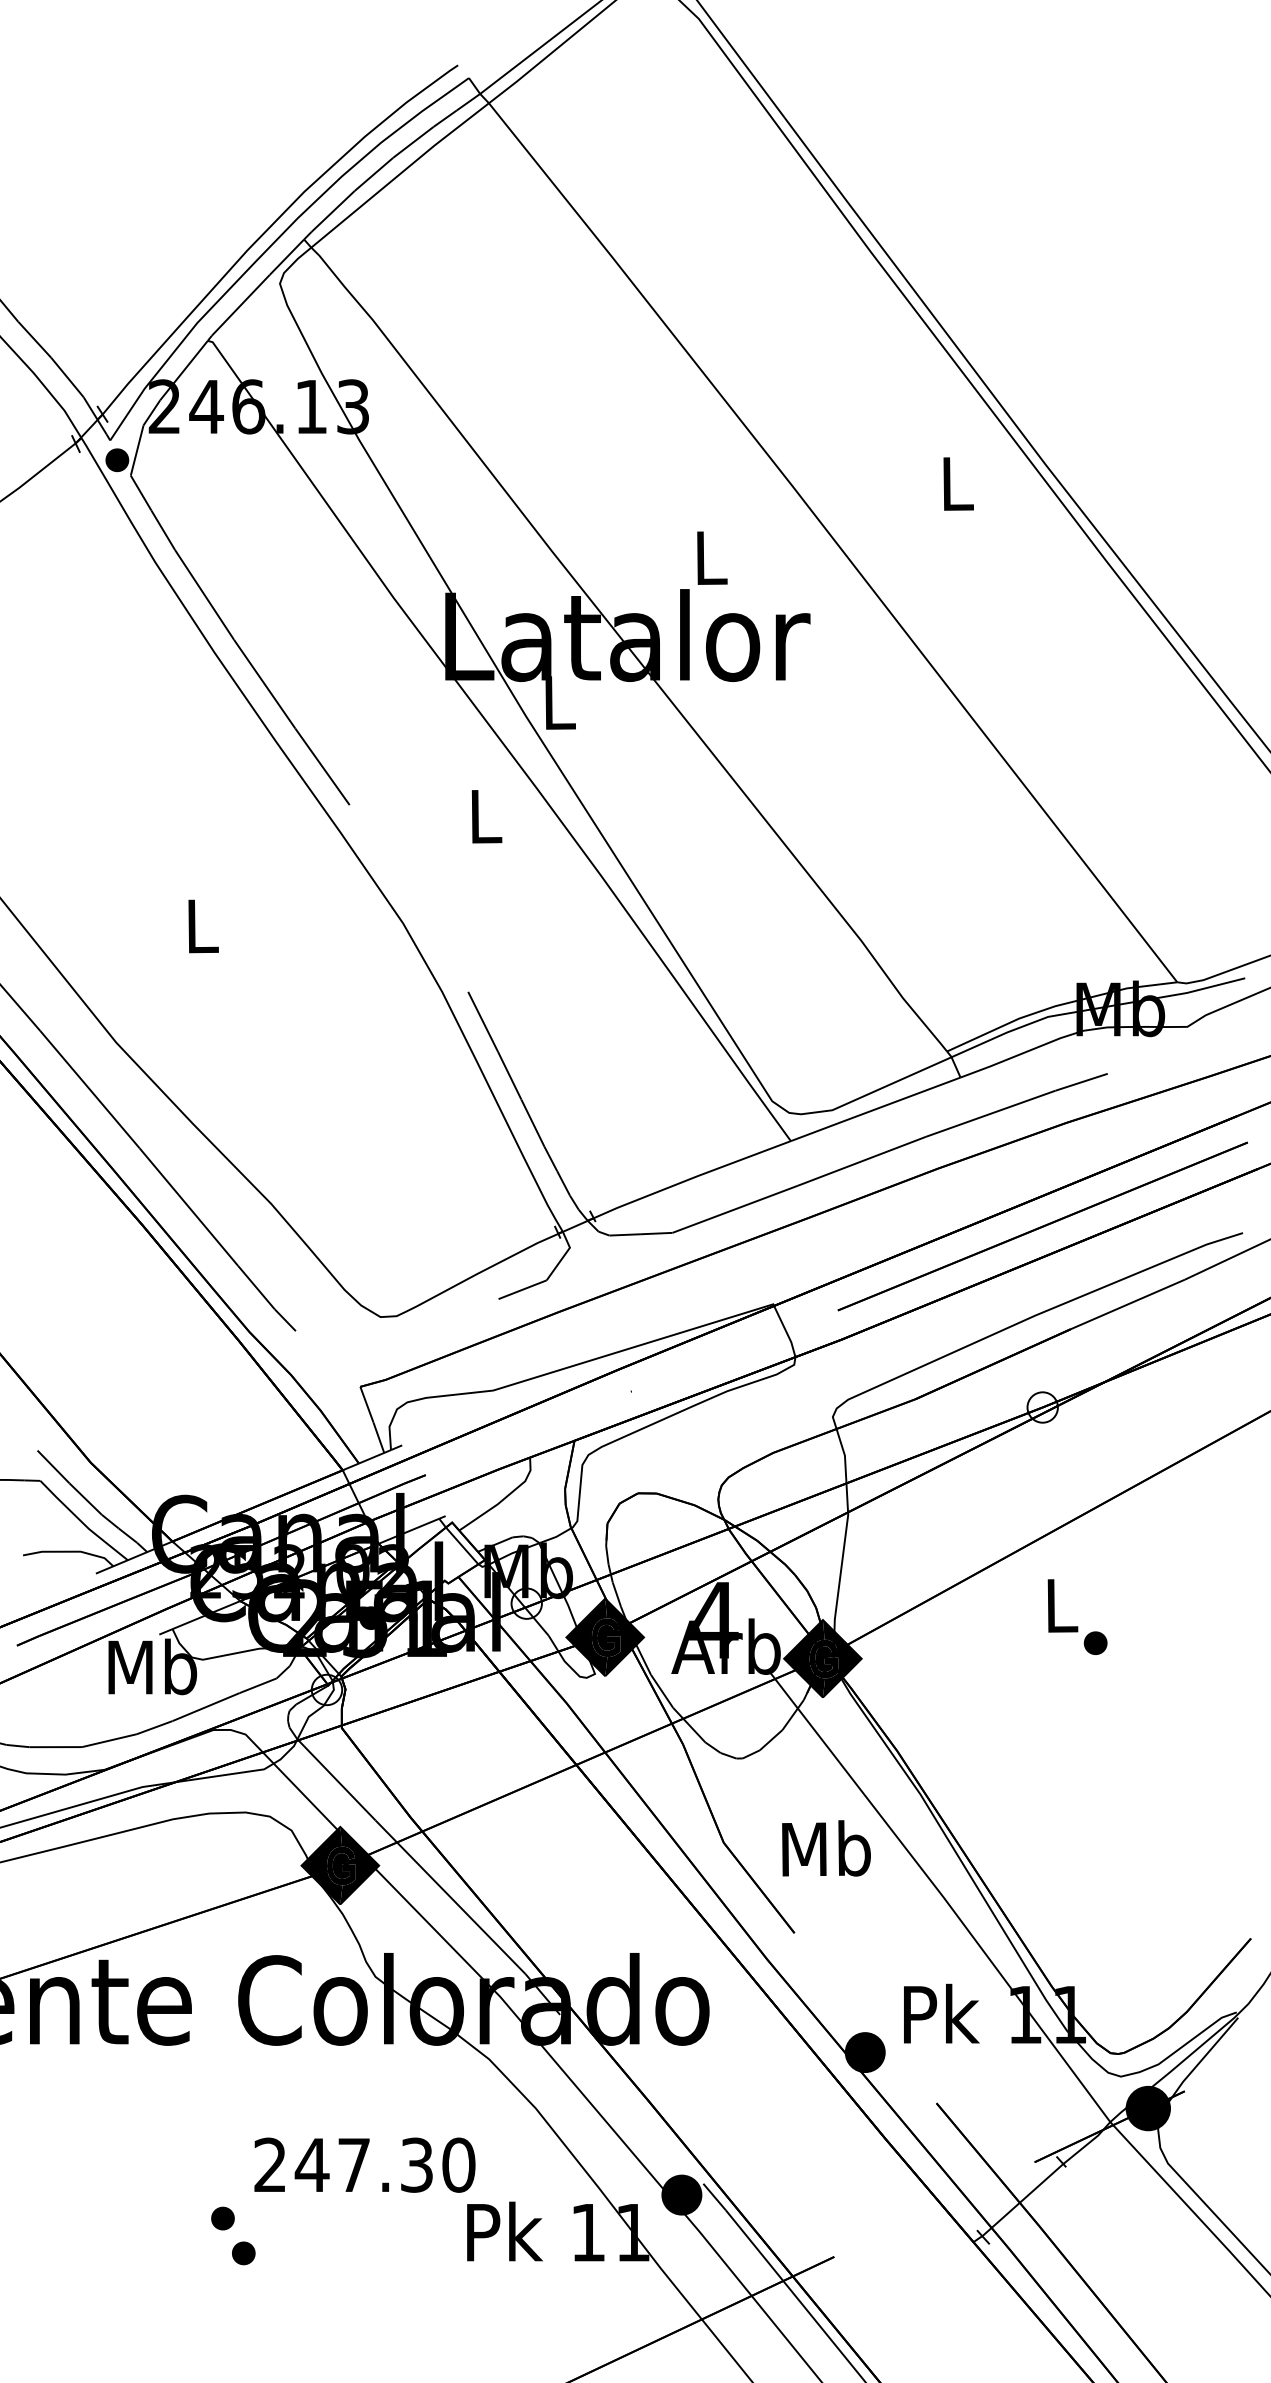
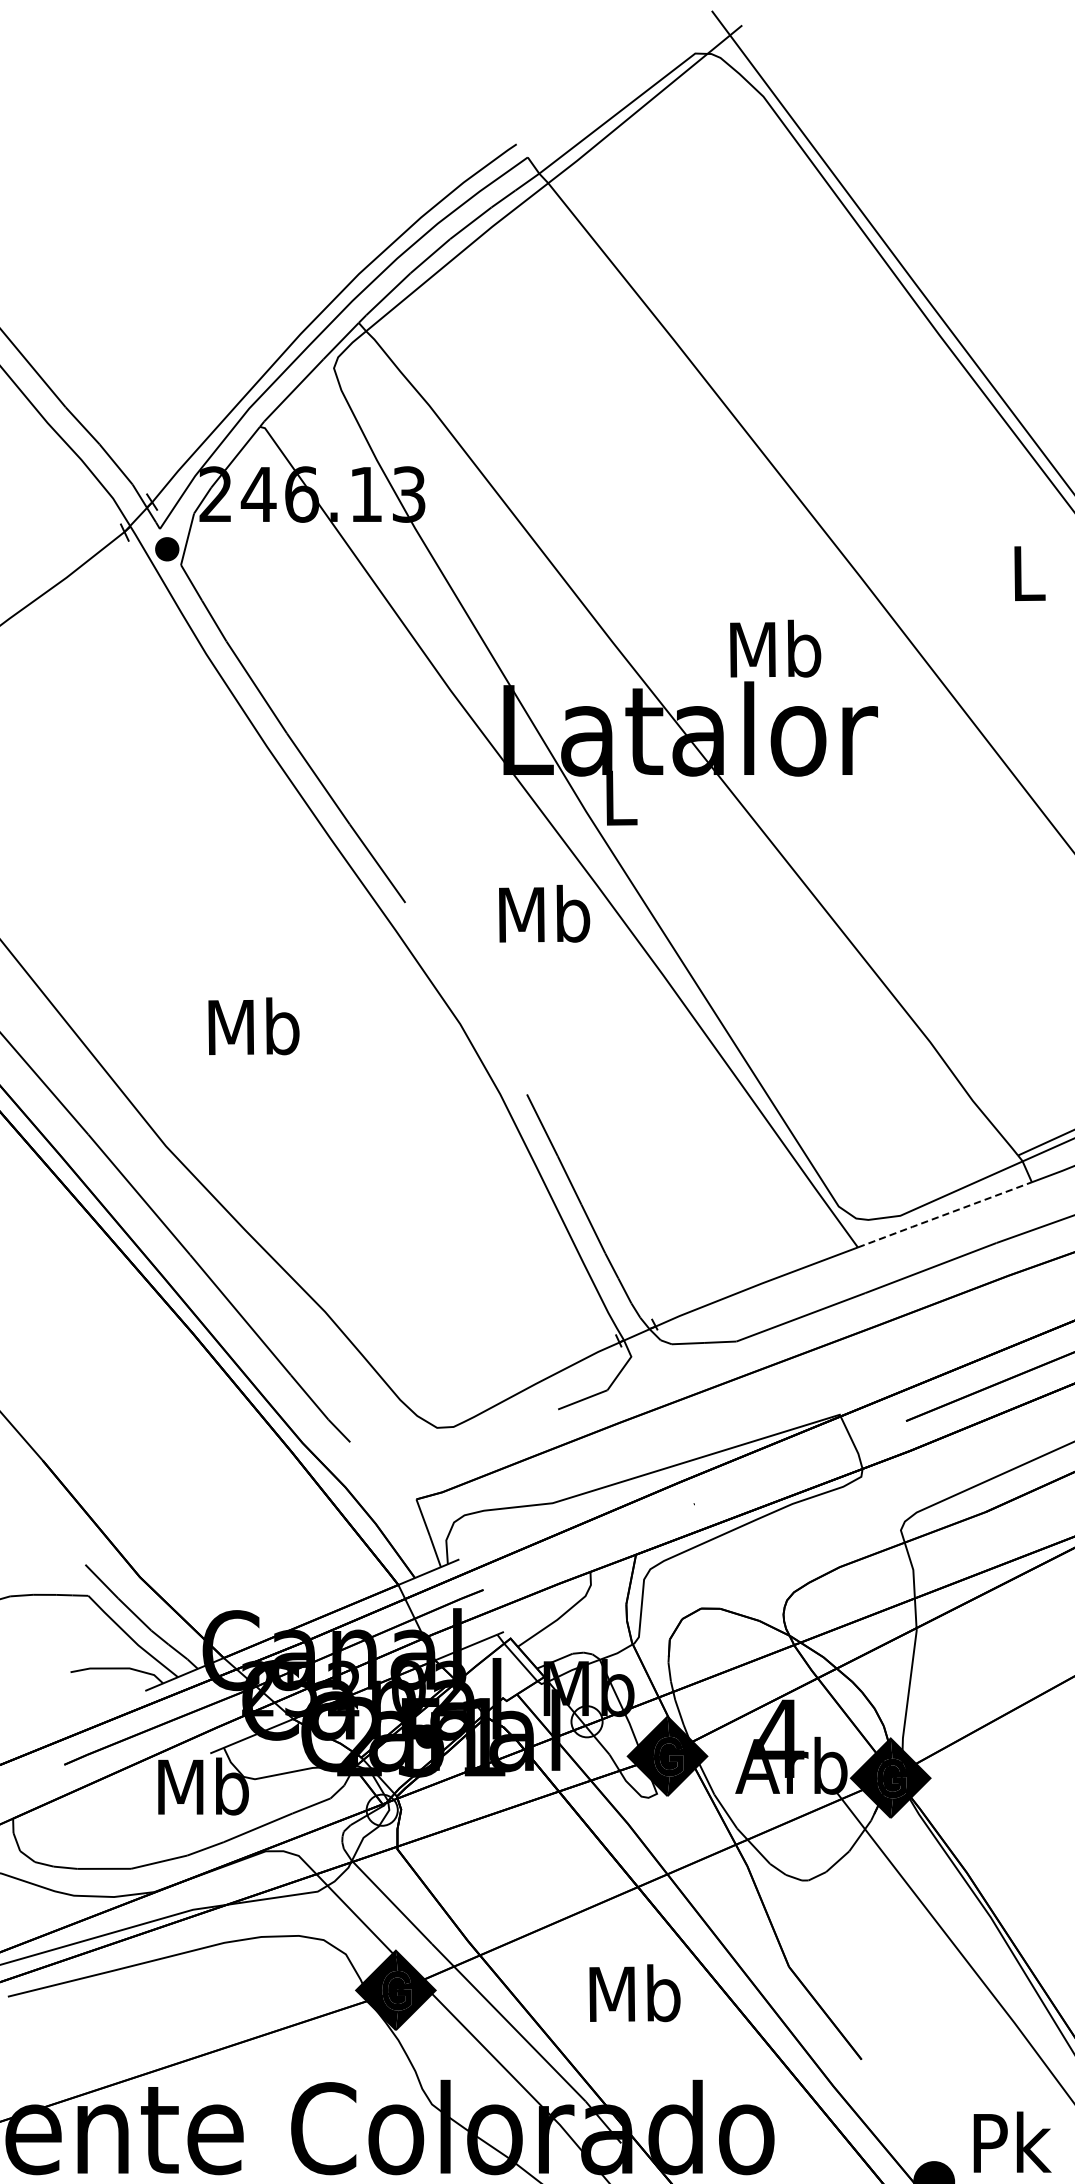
text: (710, 557) -> (775, 648), L -> Mb
text: (484, 815) -> (543, 913), L -> Mb
text: (201, 925) -> (253, 1026), L -> Mb
line: (875, 1109) -> (944, 1215), solid -> dashed
text: (826, 1848) -> (634, 1993), moved

